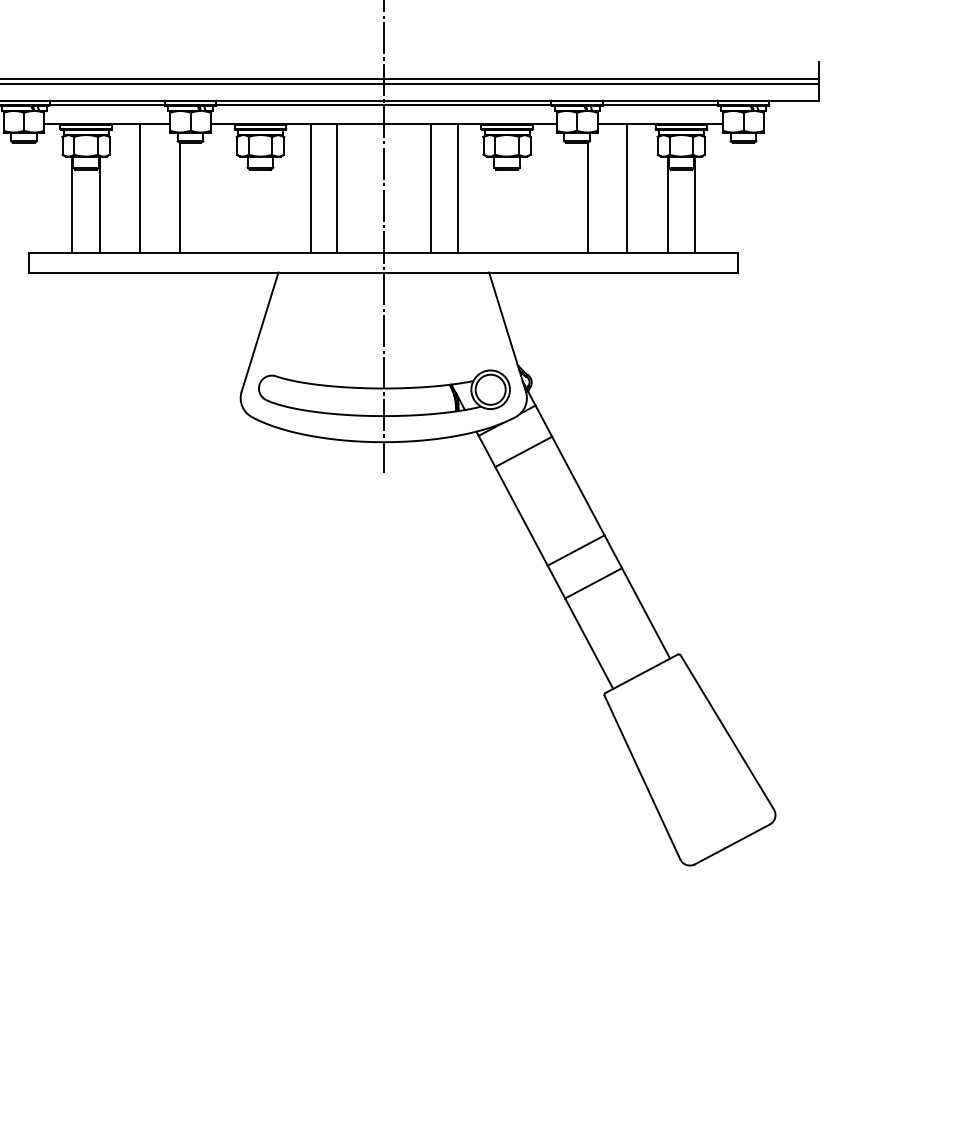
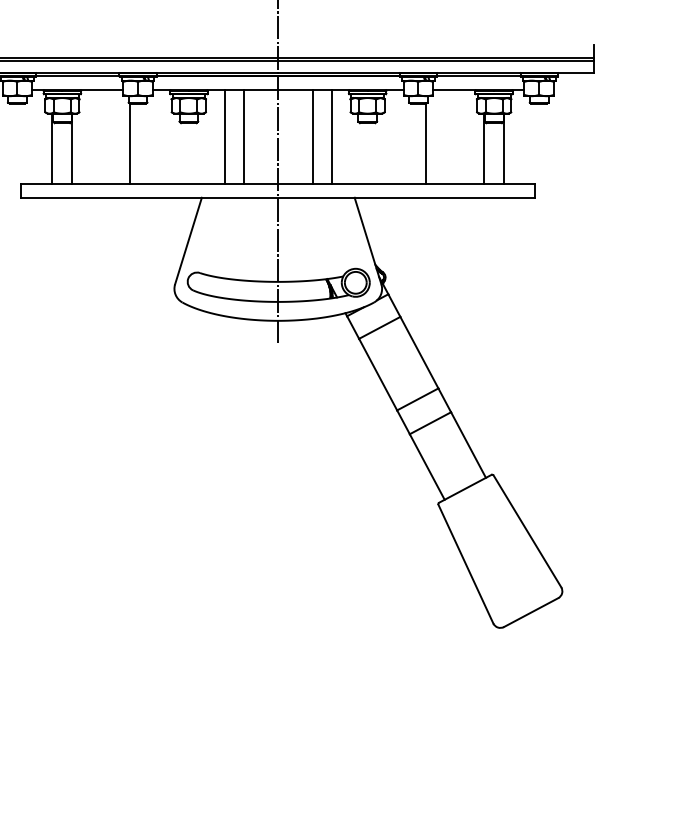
line: (140, 188) -> (101, 136), removed
line: (626, 188) -> (454, 136), removed

